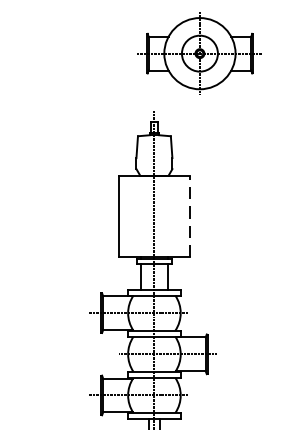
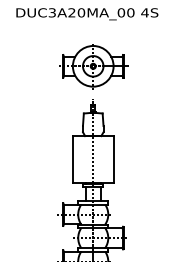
part: (200, 53) -> (93, 66), moved
line: (189, 214) -> (113, 158), dashed -> solid

